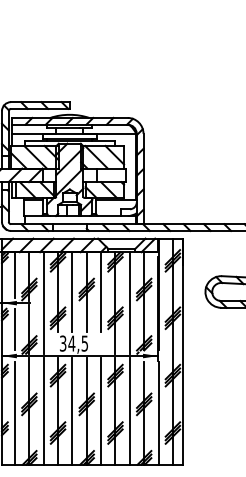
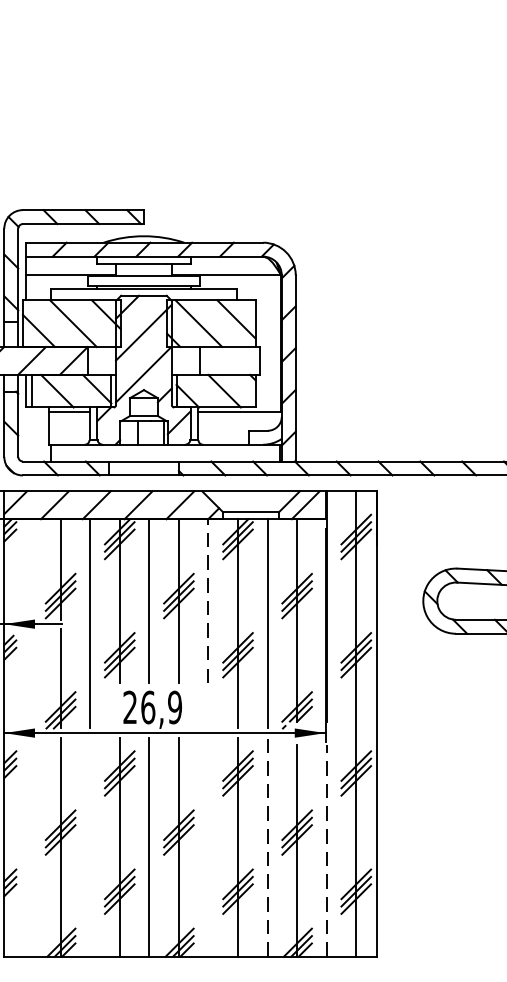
line: (15, 274) -> (32, 565), removed
line: (101, 291) -> (209, 600), solid -> dashed
line: (15, 329) -> (32, 678), removed
text: (74, 343) -> (153, 707), 34,5 -> 26,9
line: (43, 411) -> (89, 847), removed
line: (101, 411) -> (209, 847), removed
line: (129, 411) -> (266, 847), solid -> dashed
line: (15, 412) -> (32, 849), removed
line: (158, 412) -> (326, 849), solid -> dashed

